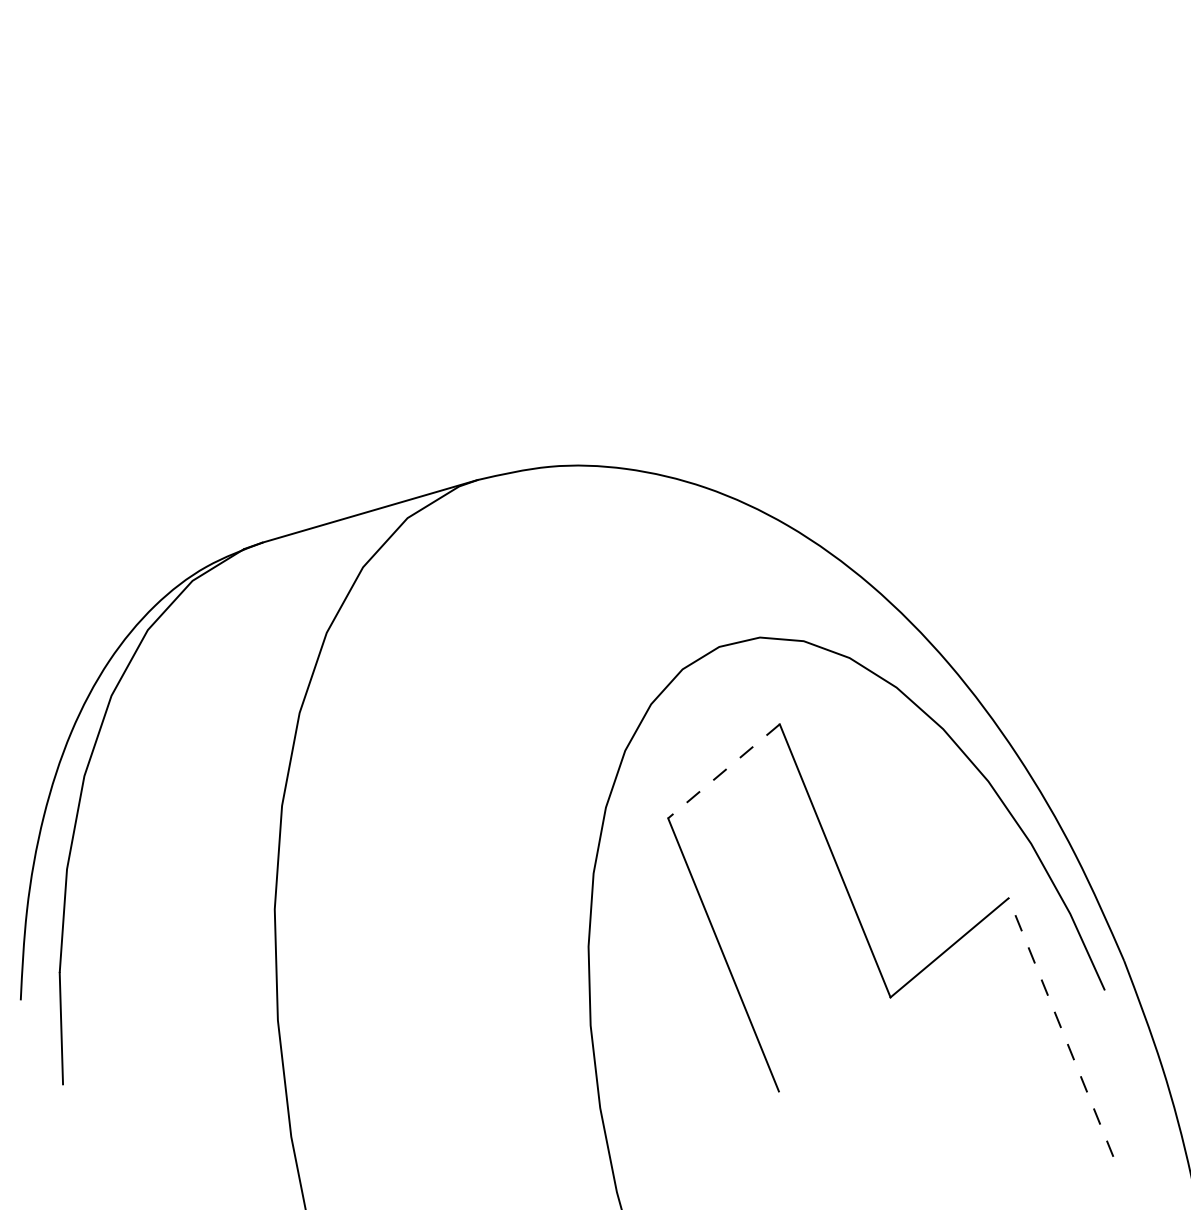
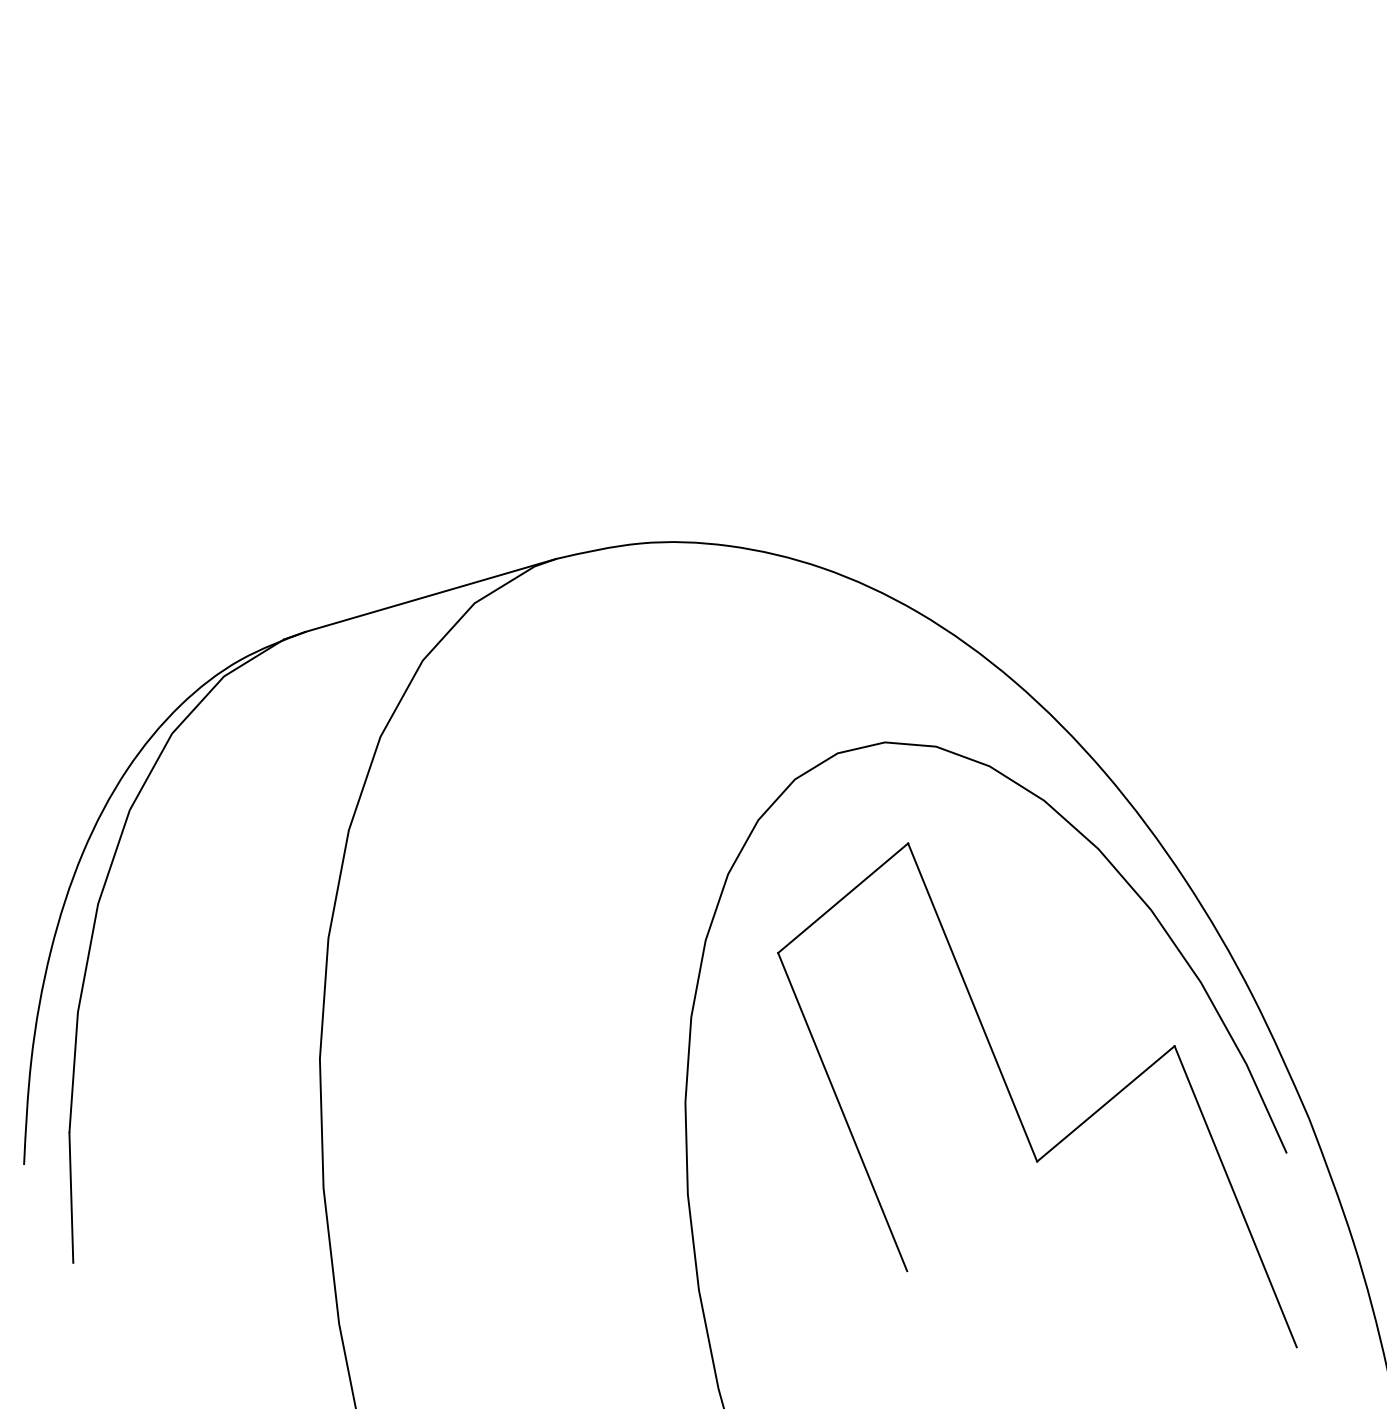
line: (723, 771) -> (842, 898), dashed -> solid
line: (1060, 1027) -> (1235, 1196), dashed -> solid

